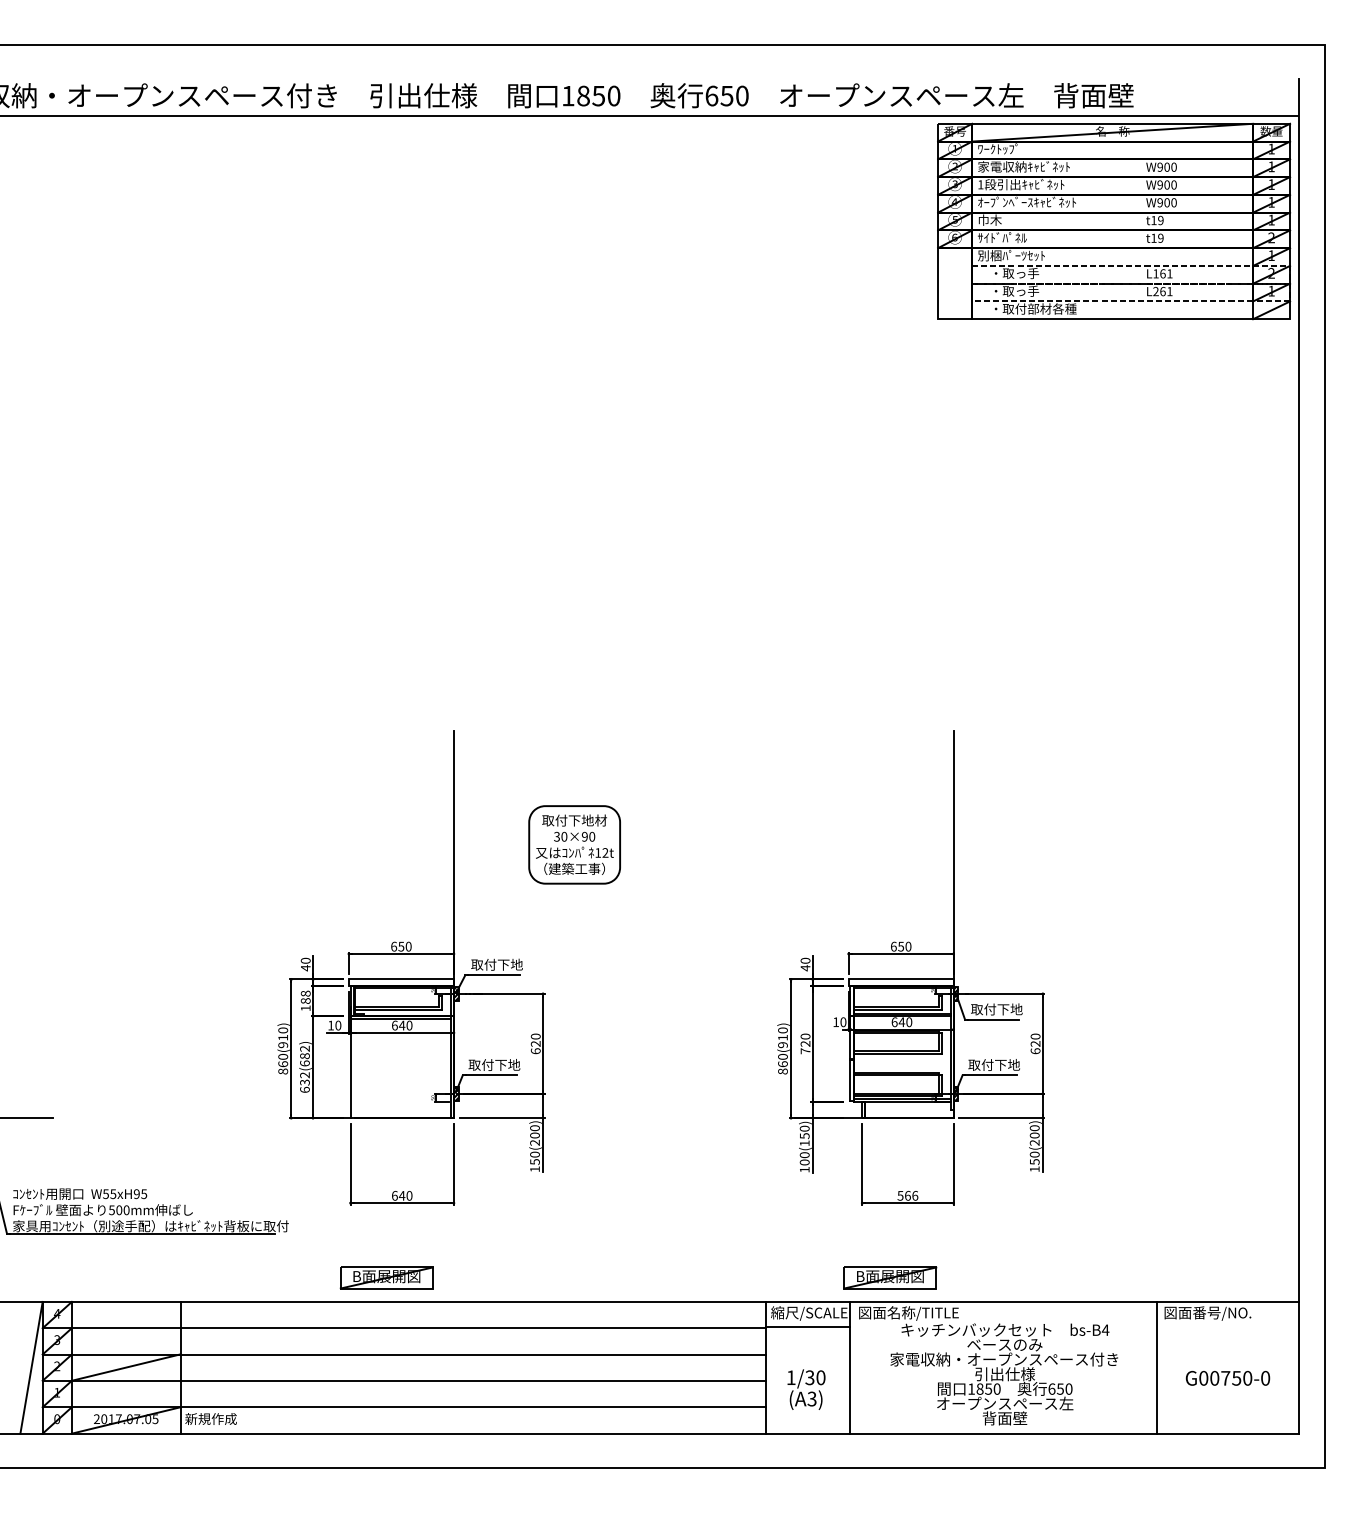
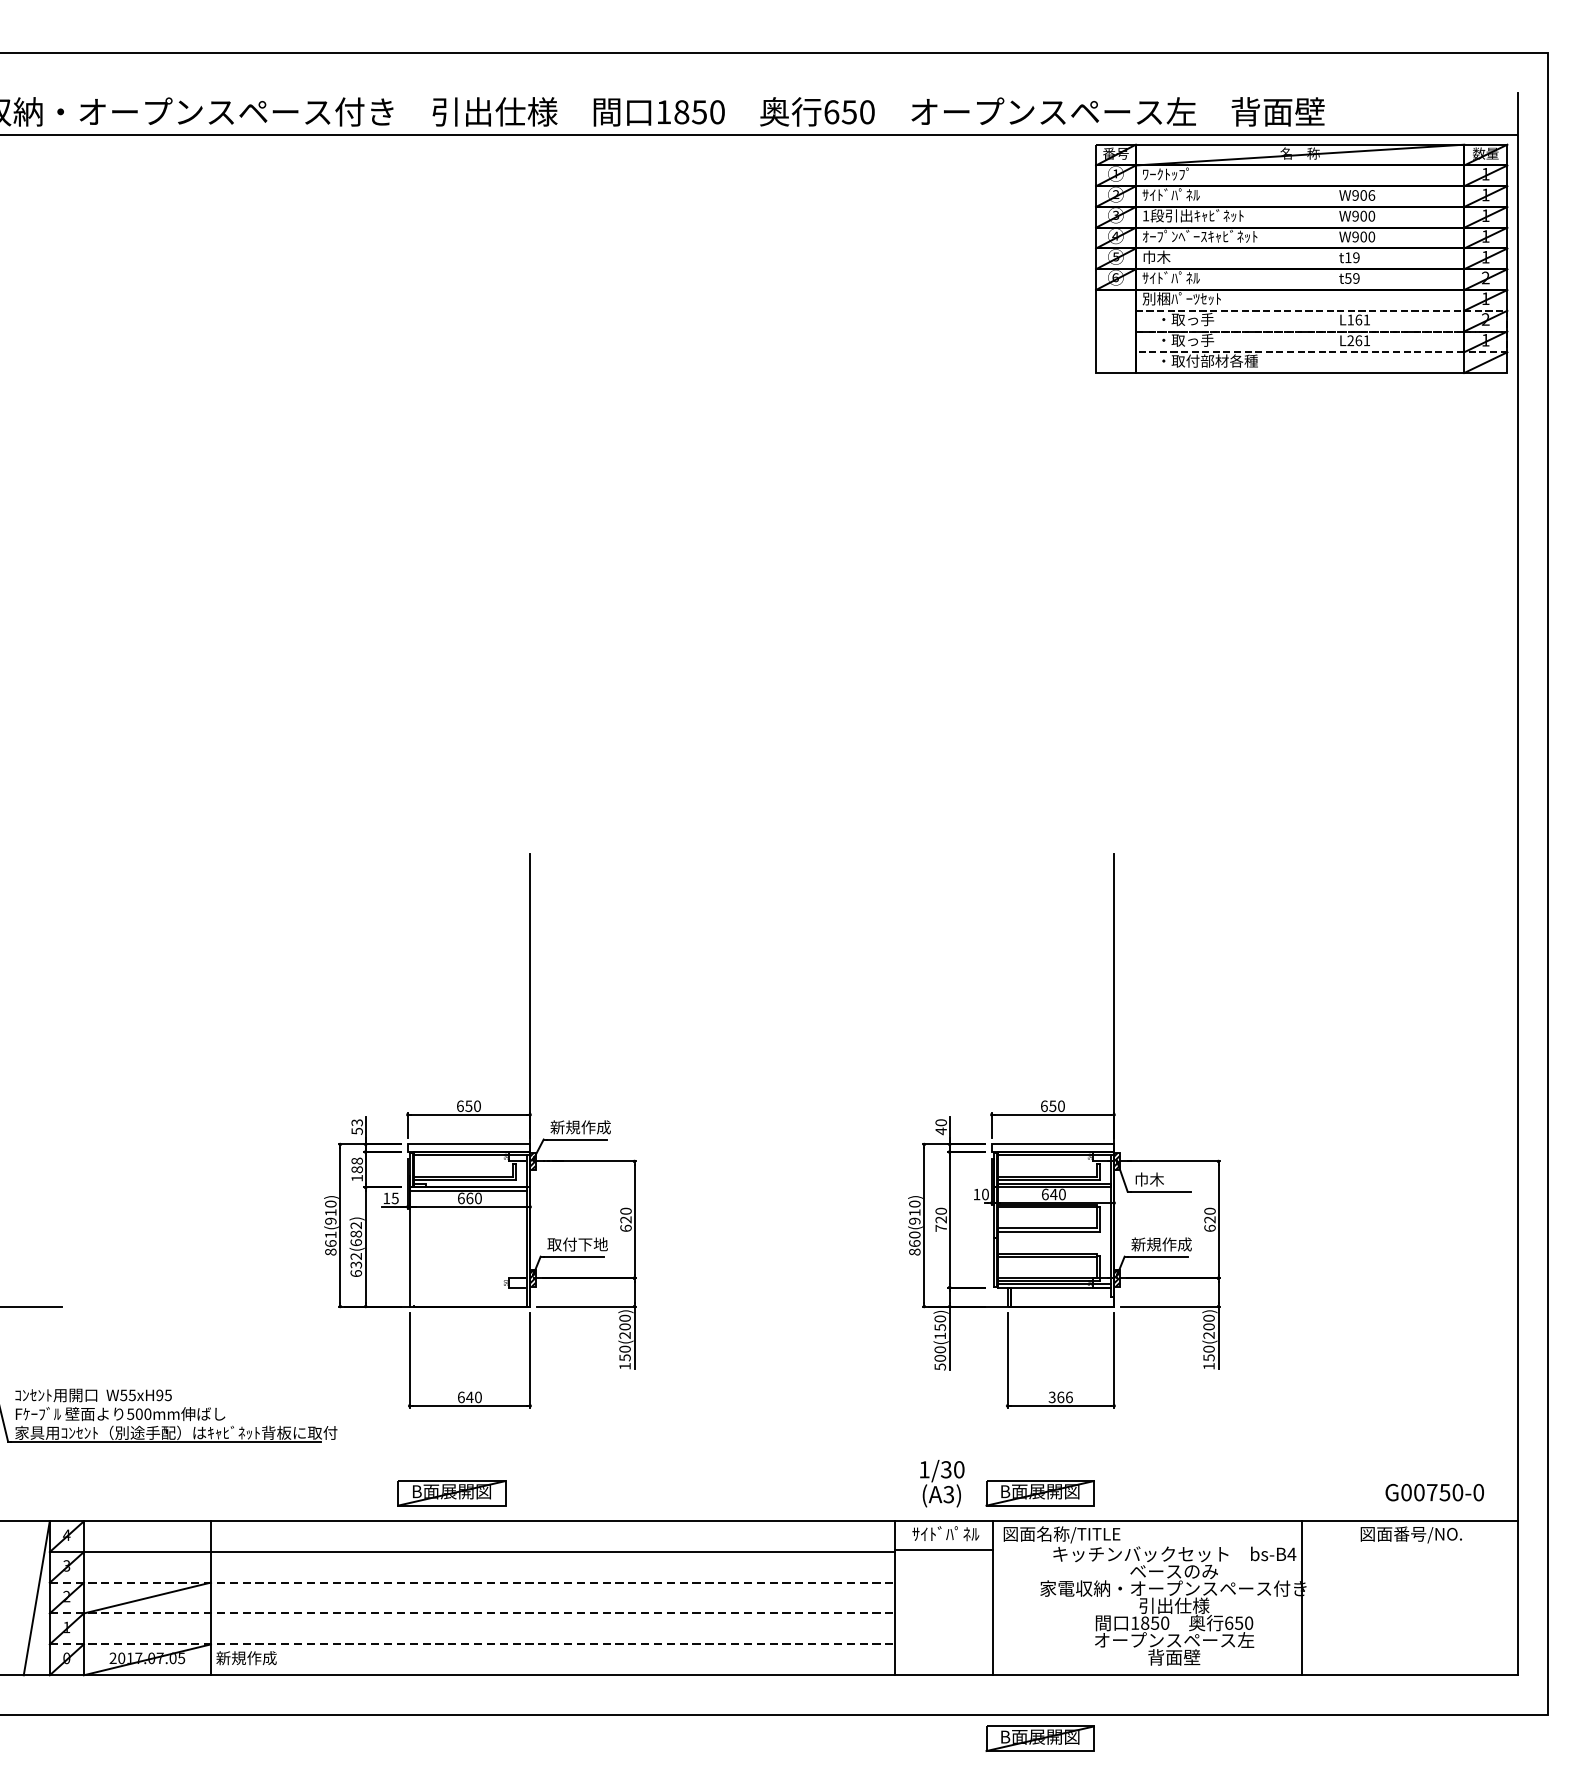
text: (1023, 166) -> (1195, 194), 家電収納ｷｬﾋﾞﾈｯﾄ -> ｻｲﾄﾞﾊﾟﾈﾙ
text: (1173, 166) -> (1371, 194), W900 -> W906
text: (1153, 237) -> (1347, 277), t19 -> t59
part: (574, 844) -> (671, 986), removed
text: (305, 964) -> (356, 1127), 40 -> 53
text: (496, 964) -> (580, 1127), 取付下地 -> 新規作成
text: (996, 1009) -> (1164, 1179), 取付下地 -> 巾木
text: (338, 1025) -> (395, 1198), 10 -> 15
text: (401, 1025) -> (469, 1198), 640 -> 660
text: (283, 1056) -> (331, 1234), 860(910) -> 861(910)
text: (993, 1064) -> (1160, 1243), 取付下地 -> 新規作成
text: (804, 1169) -> (939, 1366), 100(150) -> 500(150)
text: (900, 1194) -> (1052, 1395), 566 -> 366
text: (809, 1313) -> (945, 1534), 縮尺/SCALE -> ｻｲﾄﾞﾊﾟﾈﾙ
line: (404, 1354) -> (472, 1582), solid -> dashed
line: (1156, 1367) -> (1301, 1597), moved
text: (1227, 1378) -> (1434, 1492), moved
line: (404, 1380) -> (472, 1613), solid -> dashed
text: (806, 1389) -> (942, 1483), moved
line: (404, 1407) -> (472, 1644), solid -> dashed
part: (890, 1487) -> (1040, 1738), added

